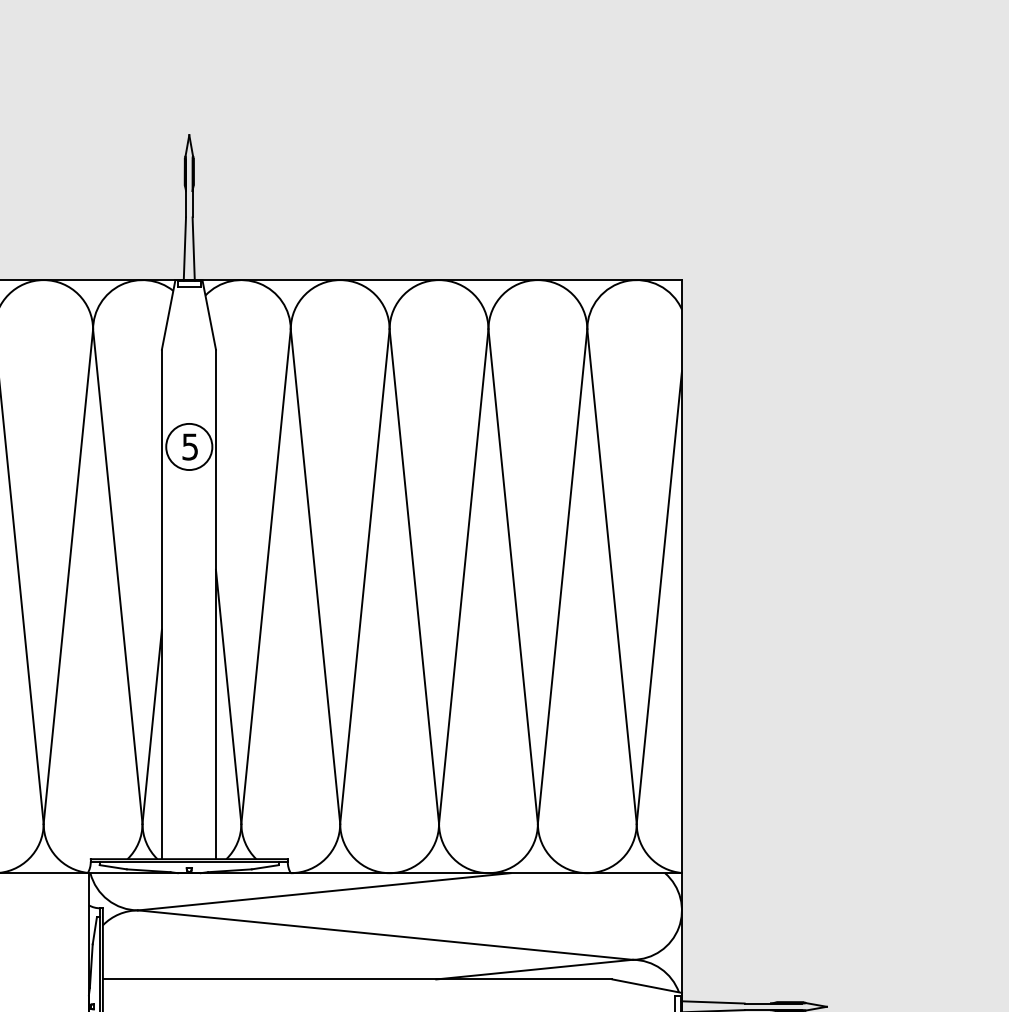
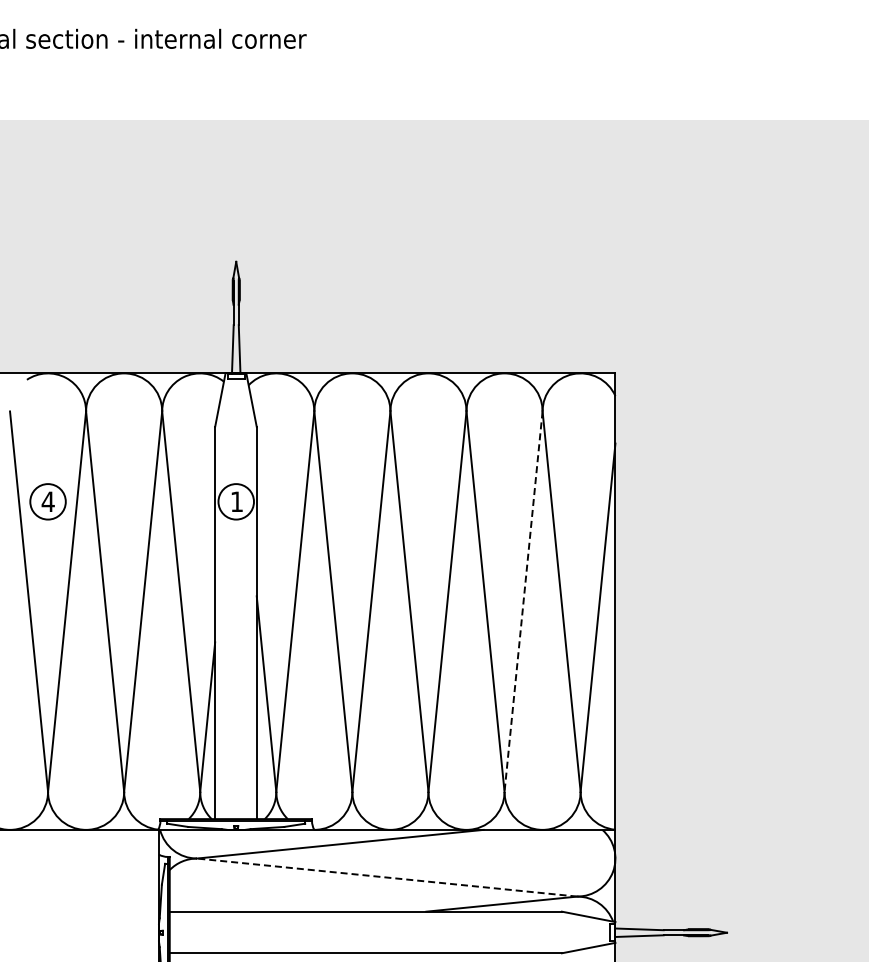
text: (189, 446) -> (236, 501), 5 -> 1
line: (562, 577) -> (523, 602), solid -> dashed
line: (384, 935) -> (386, 877), solid -> dashed

